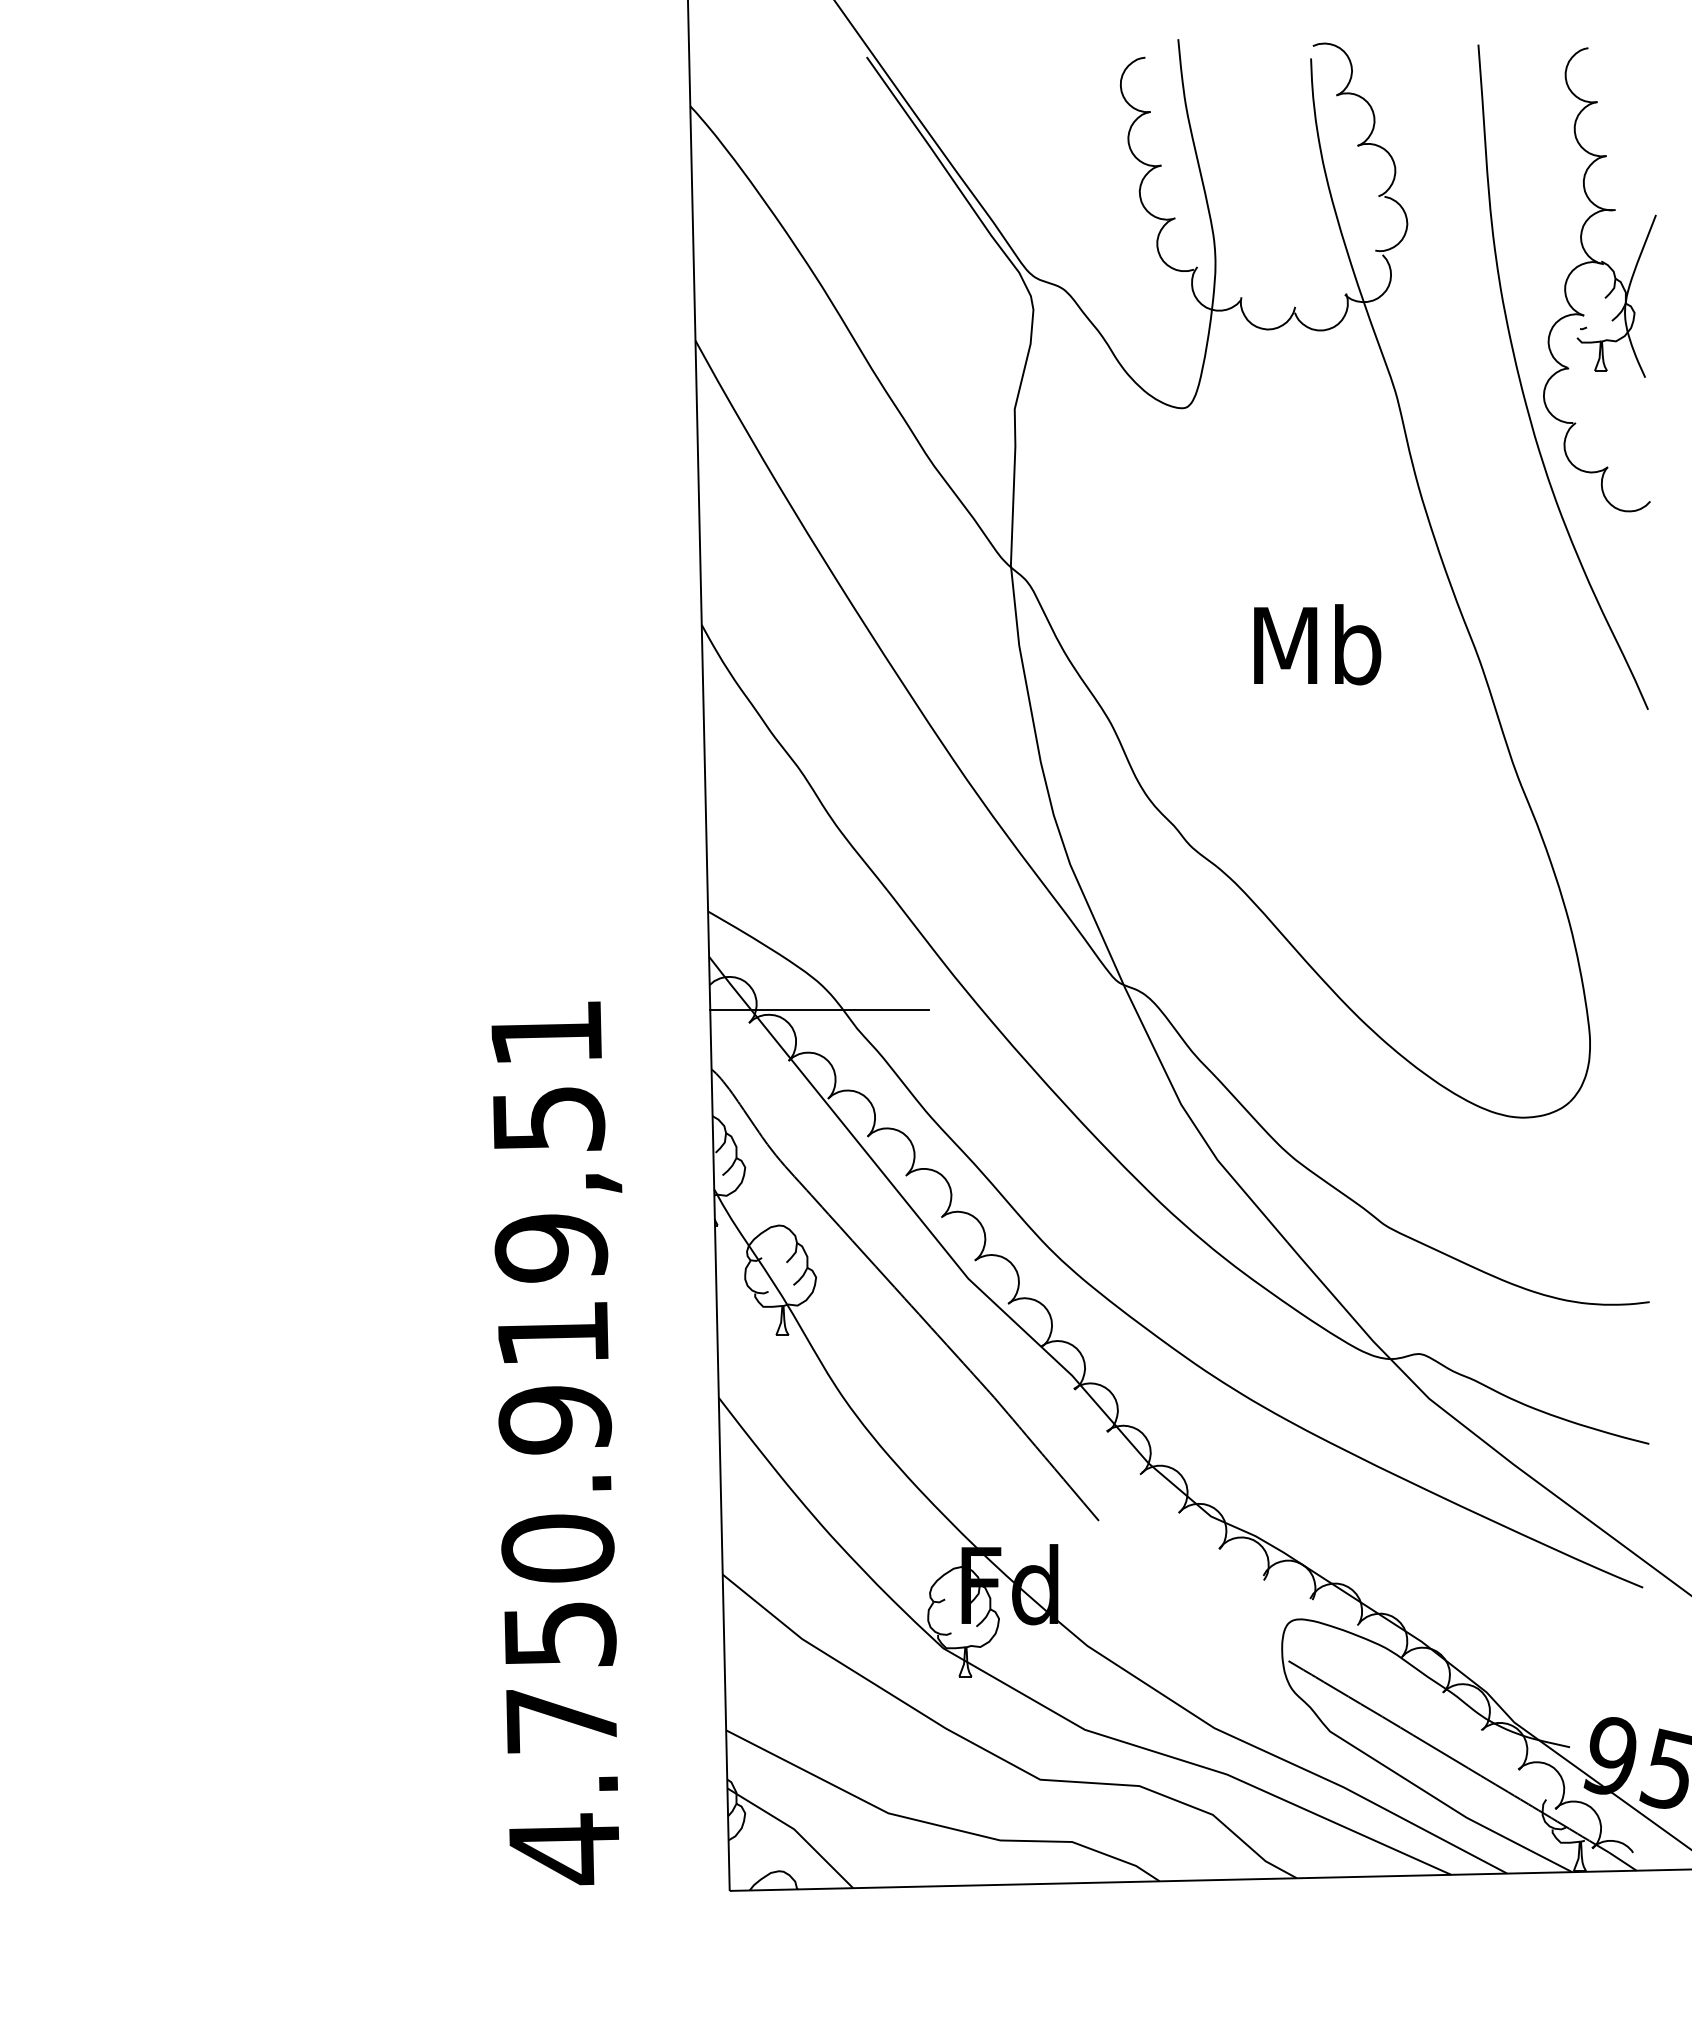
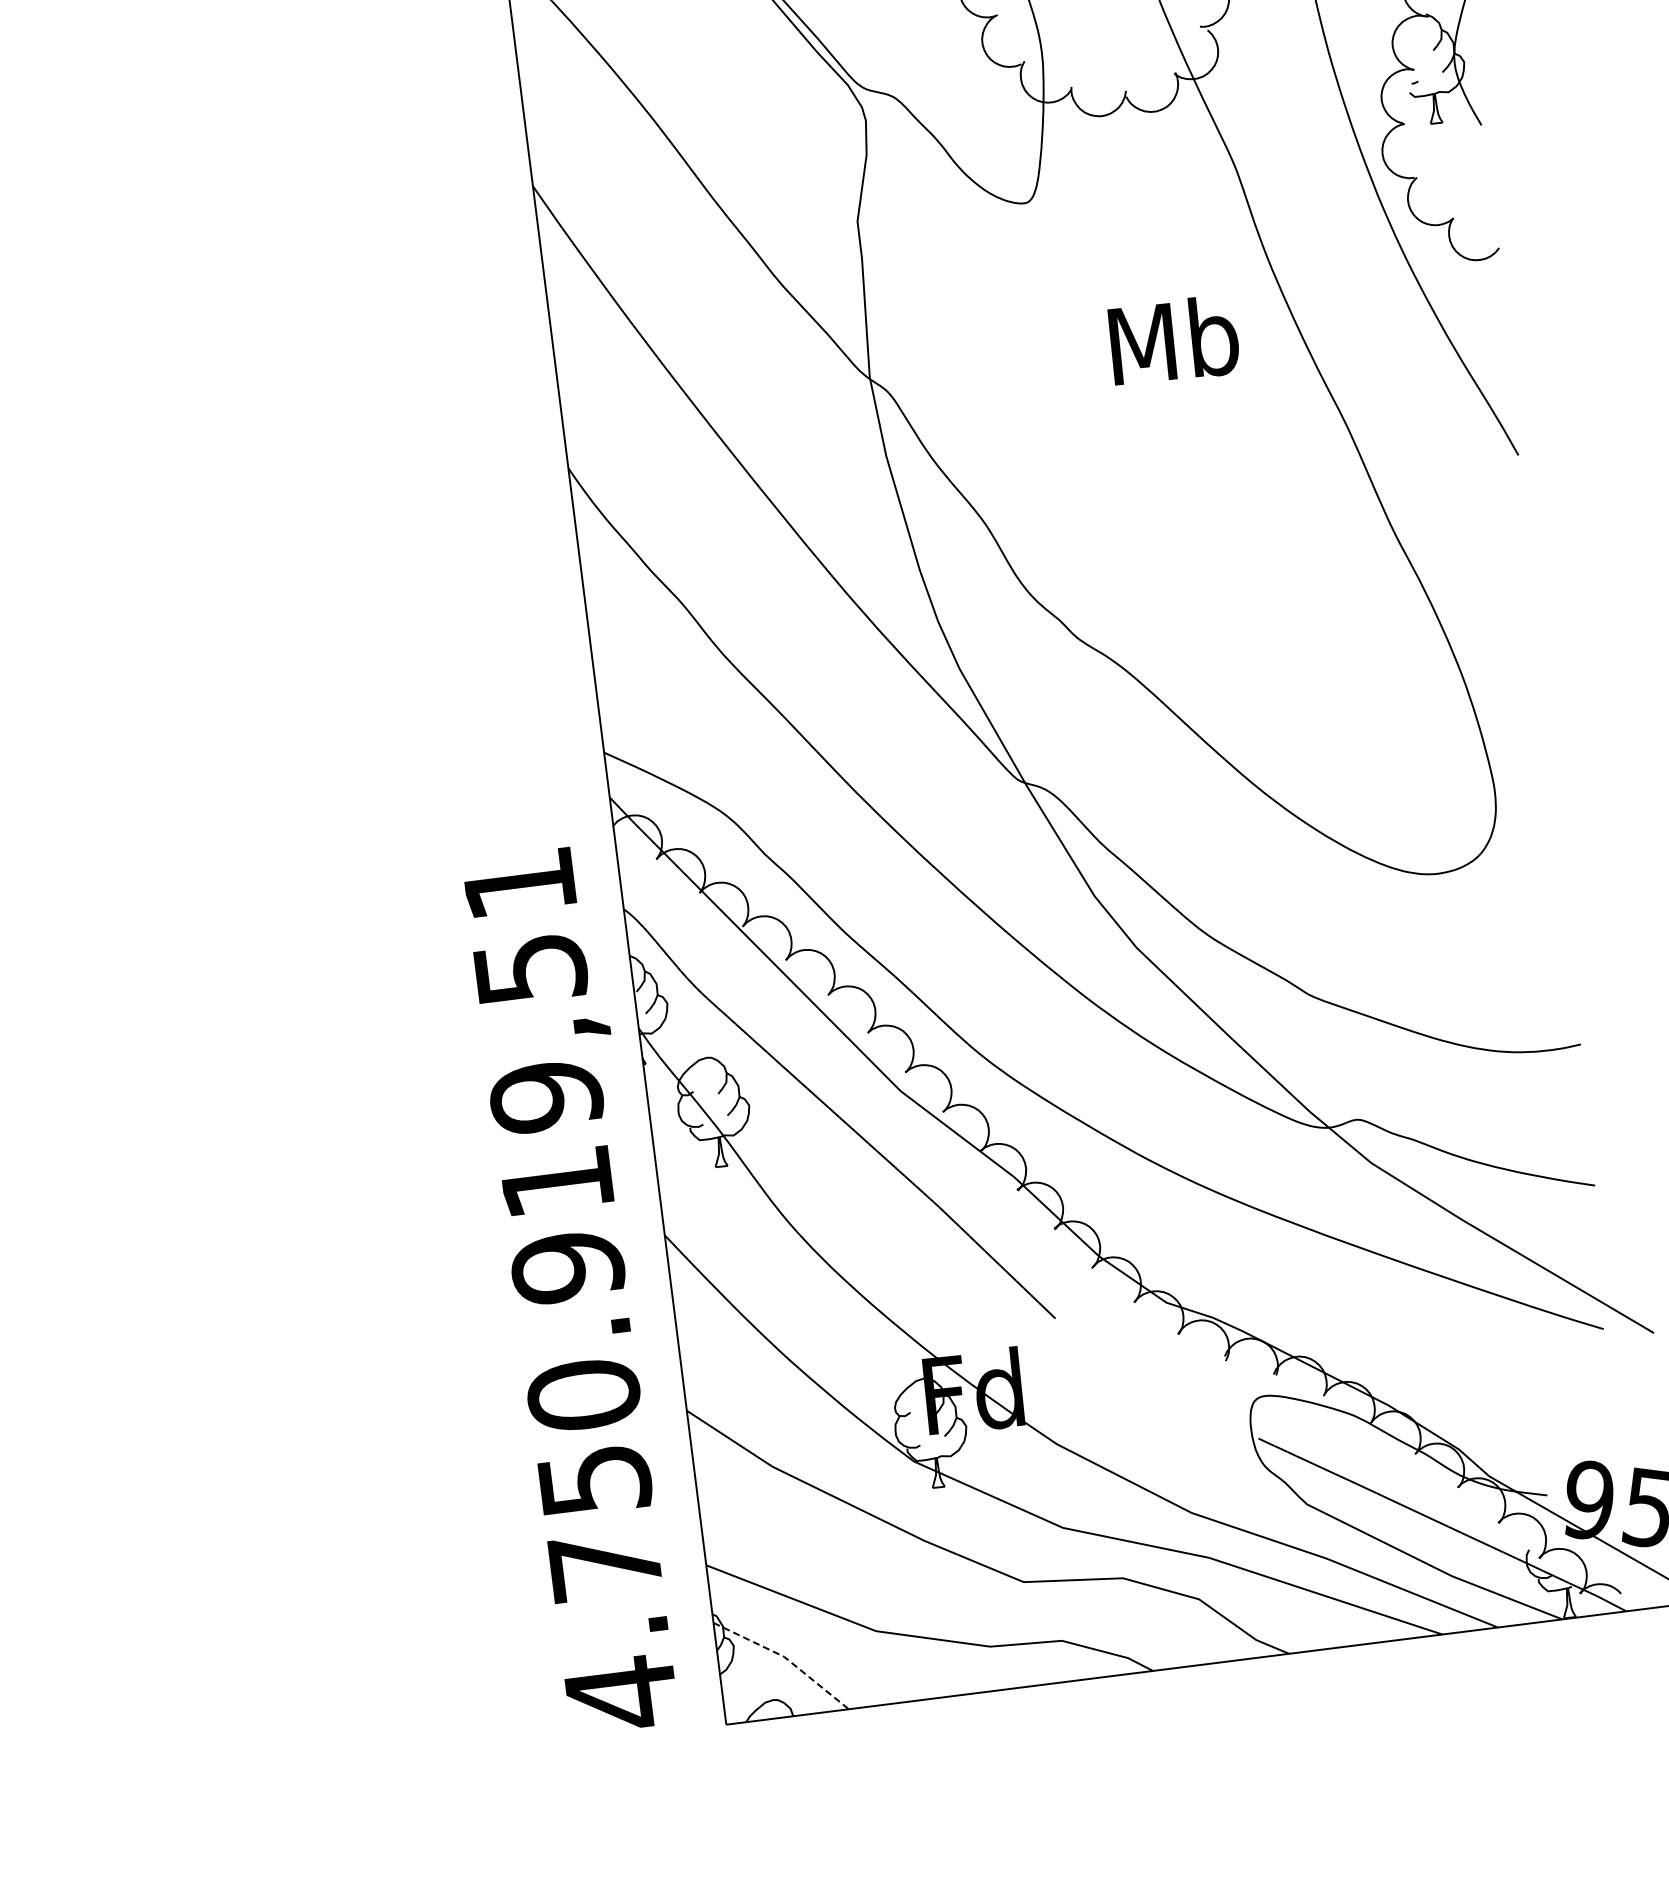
text: (1317, 644) -> (1174, 339), moved
line: (819, 1009) -> (725, 838), removed
text: (556, 1443) -> (571, 1290), moved
line: (795, 1830) -> (785, 1657), solid -> dashed

